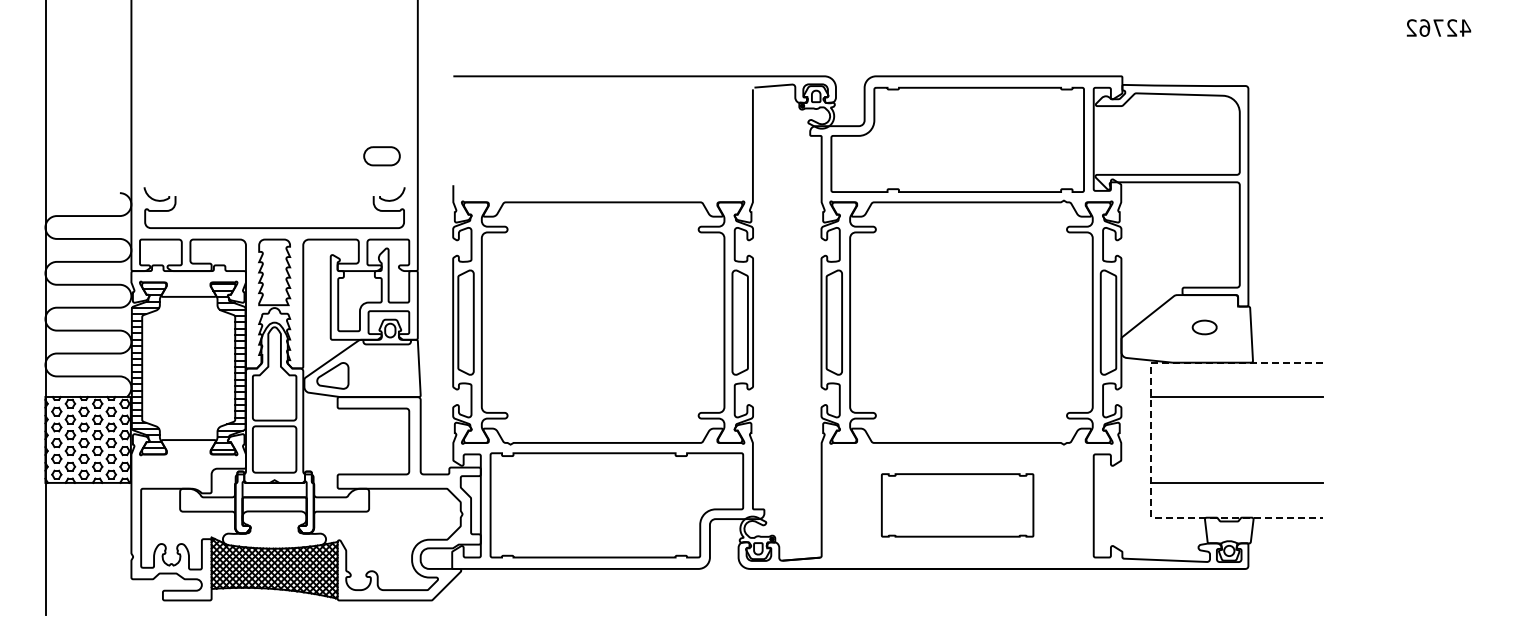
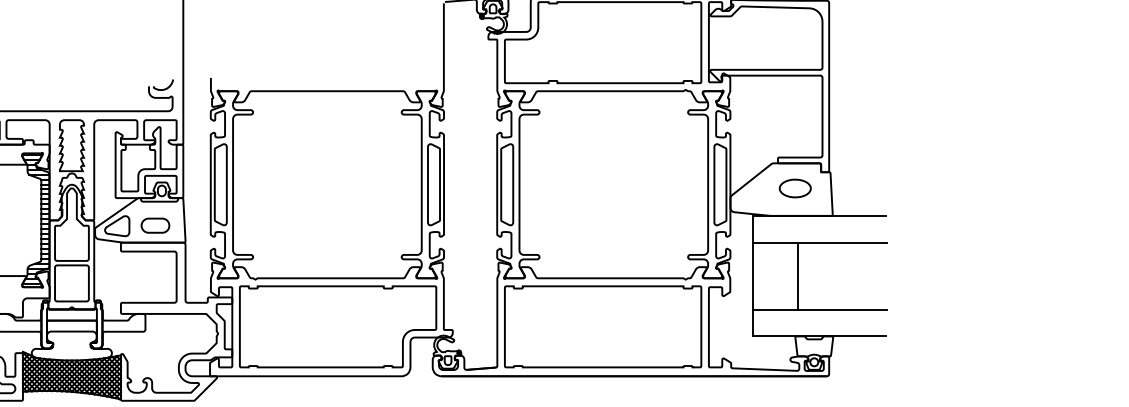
part: (381, 156) -> (155, 225), moved
part: (1204, 327) -> (795, 188), size x1.67
line: (1151, 440) -> (753, 276), dashed -> solid
line: (1208, 440) -> (798, 276), added
part: (957, 505) -> (602, 326), size x1.67

